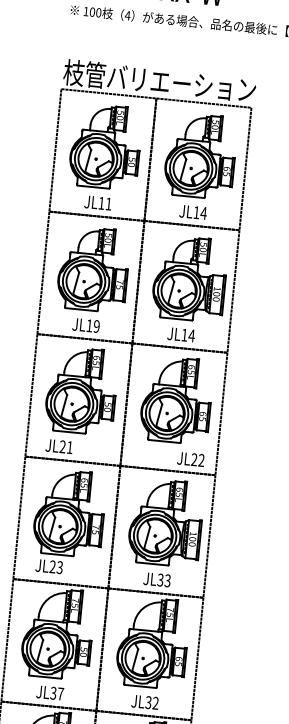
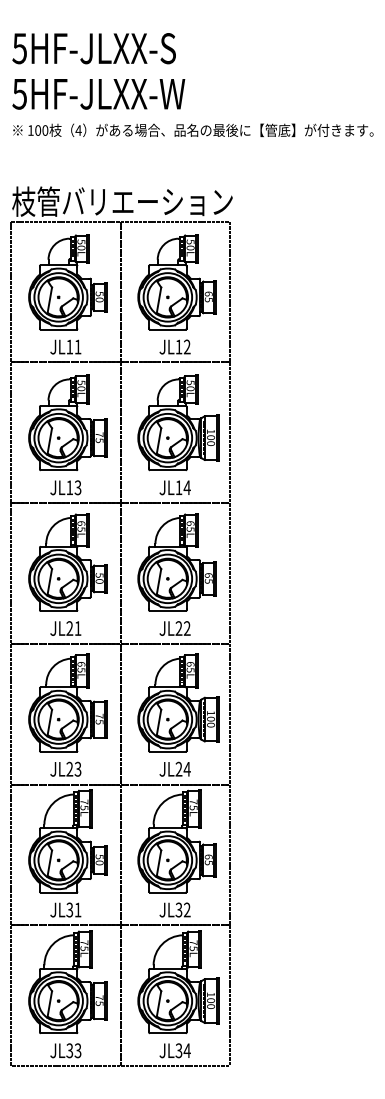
text: (203, 212) -> (186, 346), JL14 -> JL12
text: (96, 326) -> (77, 487), JL19 -> JL13
text: (59, 446) -> (65, 628), moved
text: (190, 459) -> (174, 628), moved
text: (49, 565) -> (65, 768), moved
text: (163, 579) -> (182, 768), JL33 -> JL24
text: (60, 693) -> (77, 909), JL37 -> JL31

